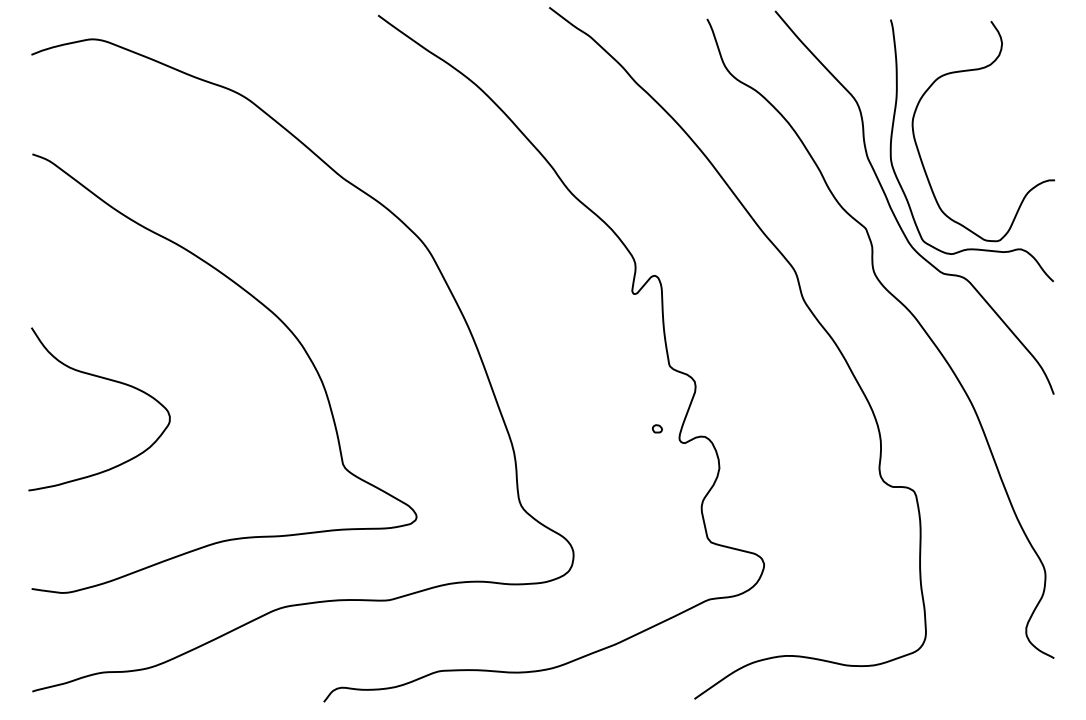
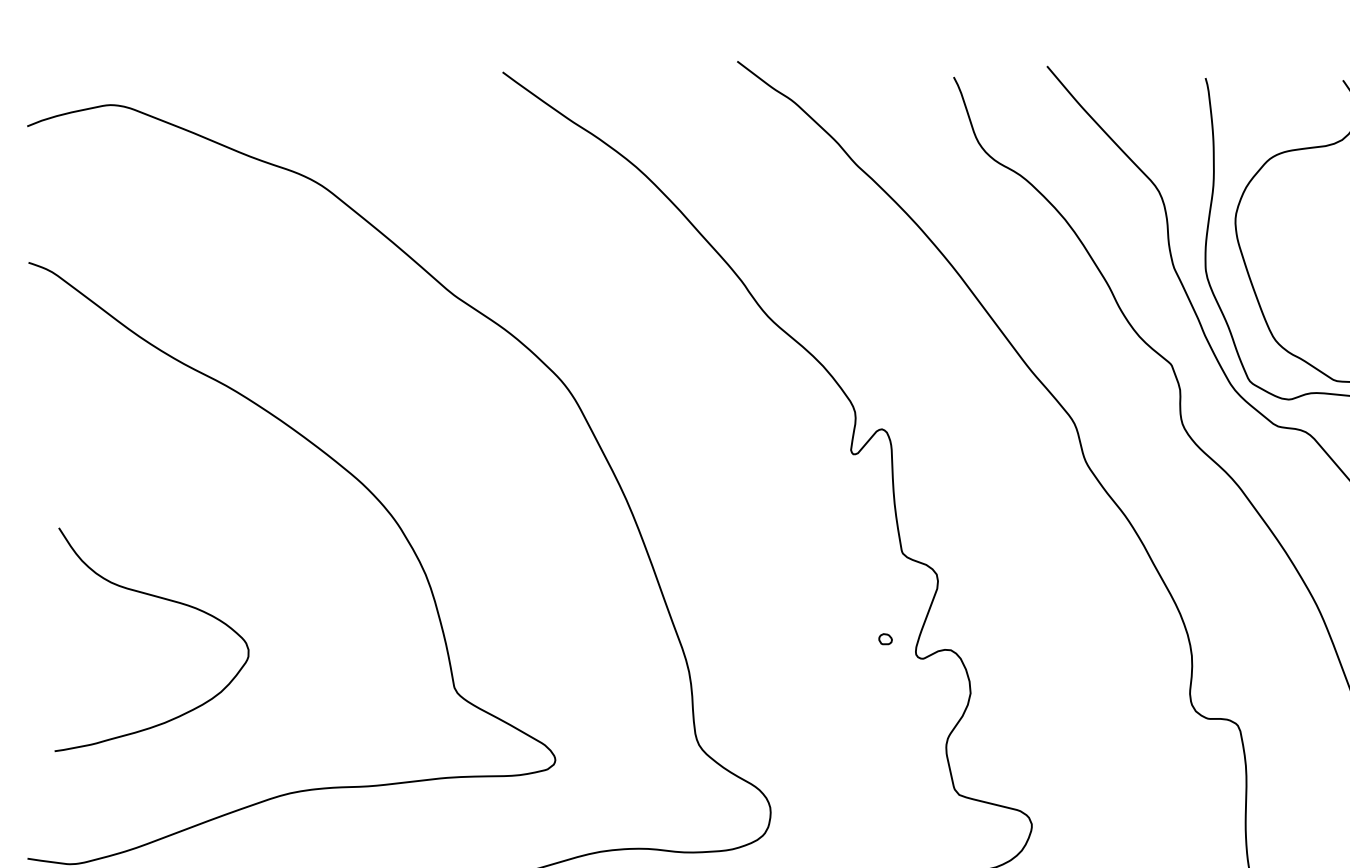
curve: (108, 380) -> (164, 600), moved

